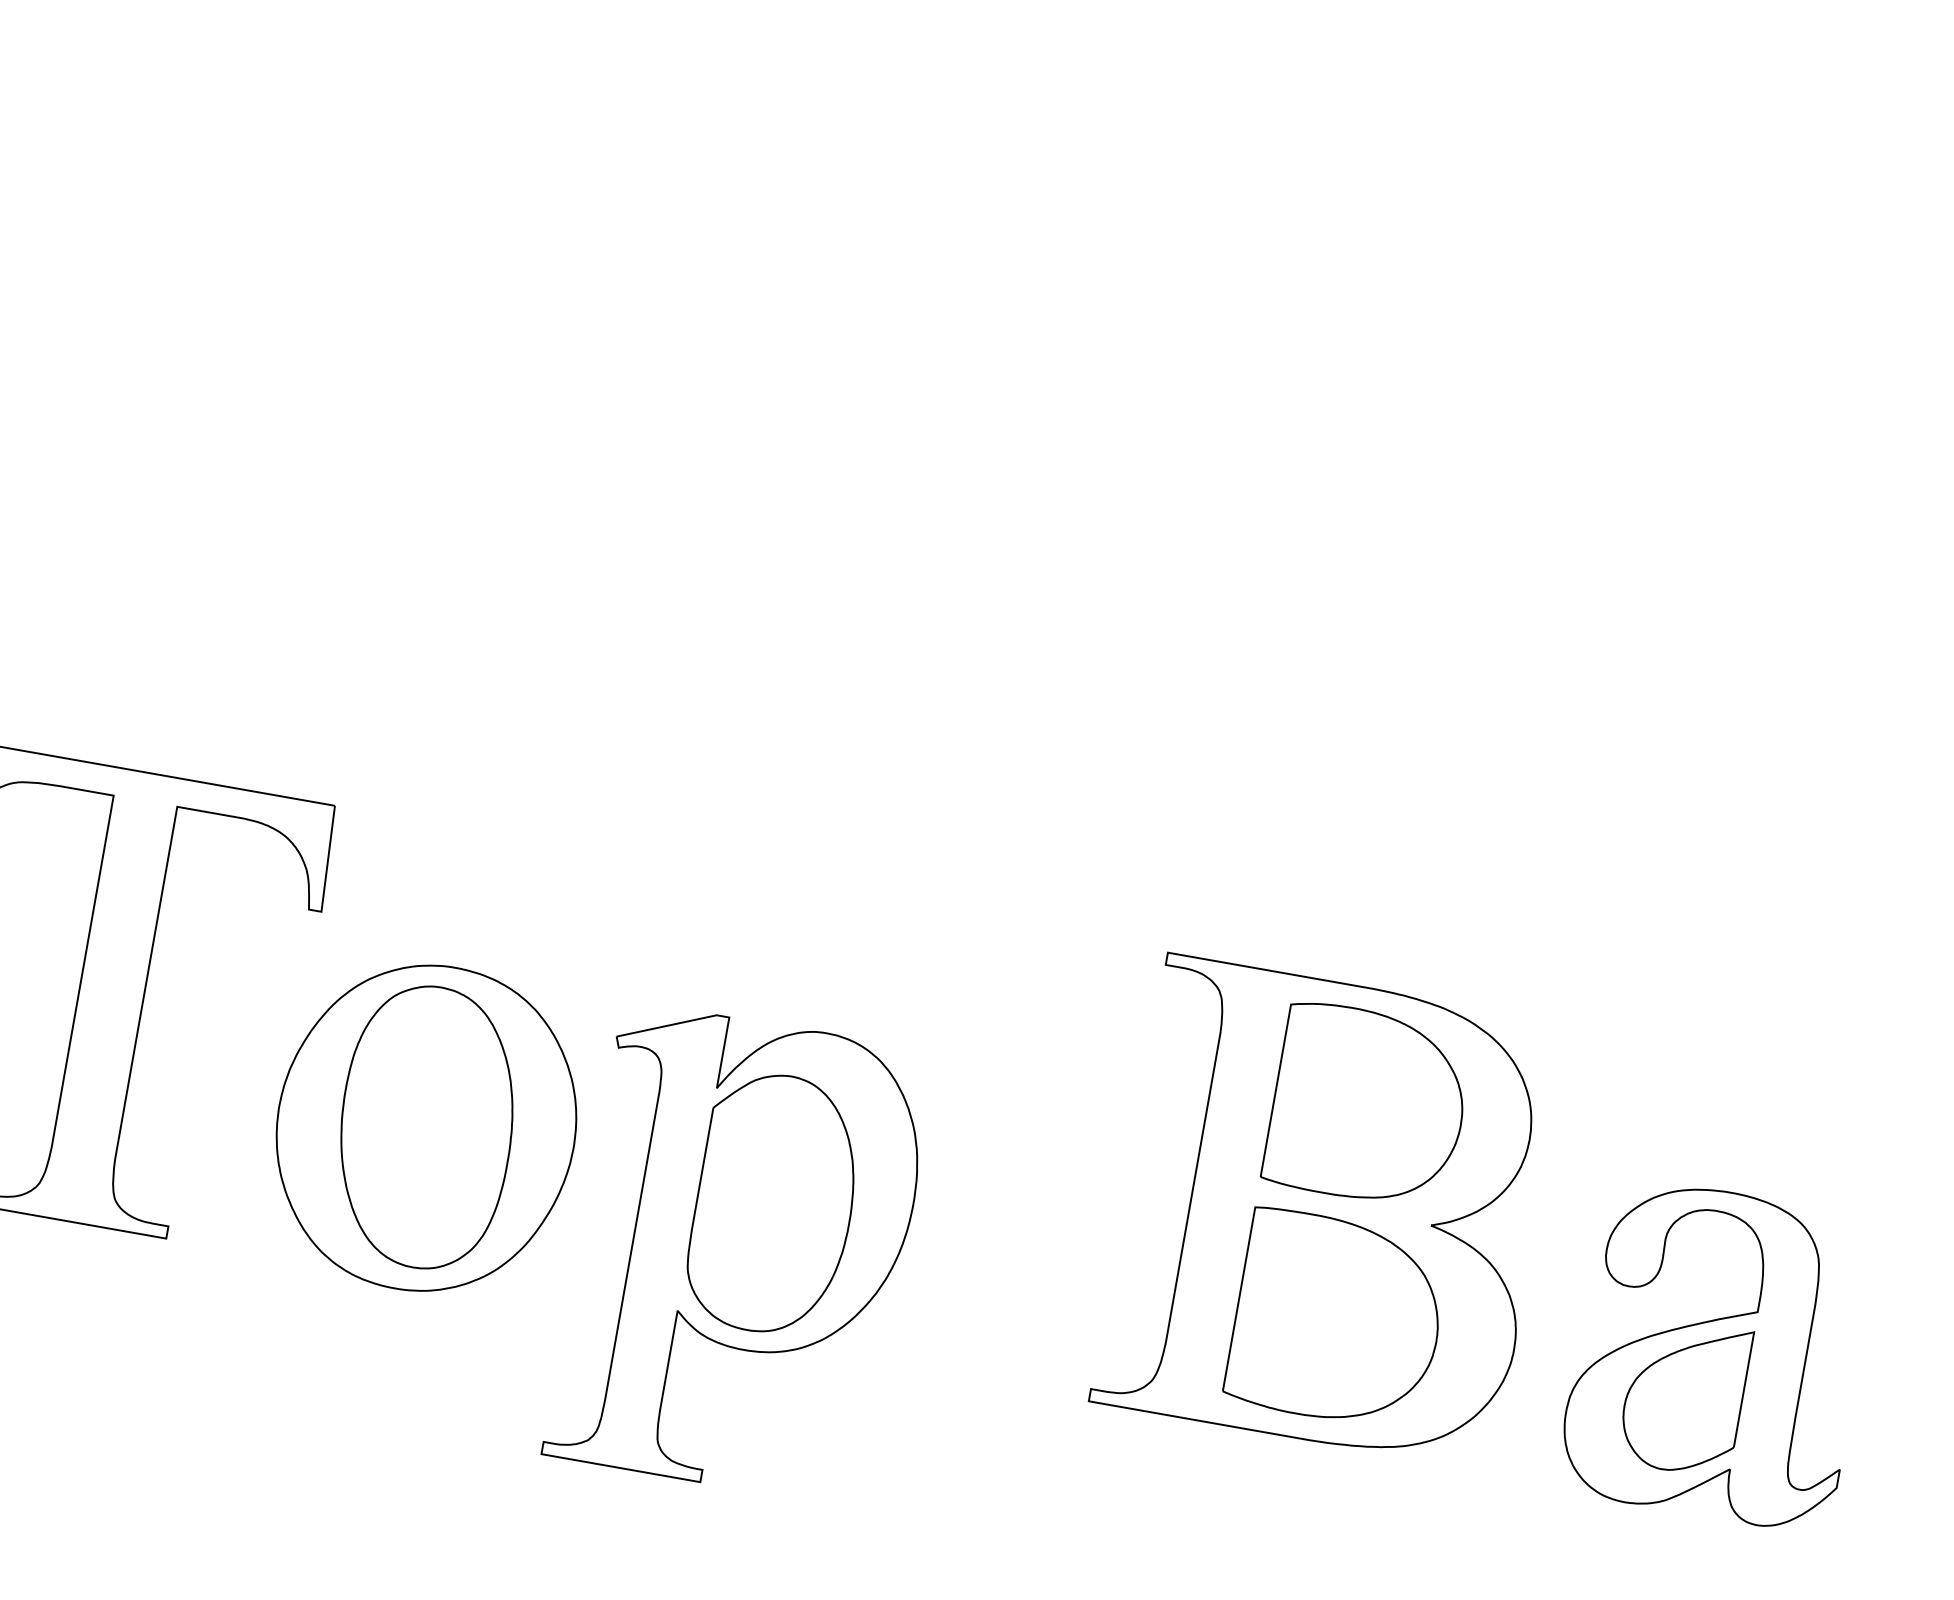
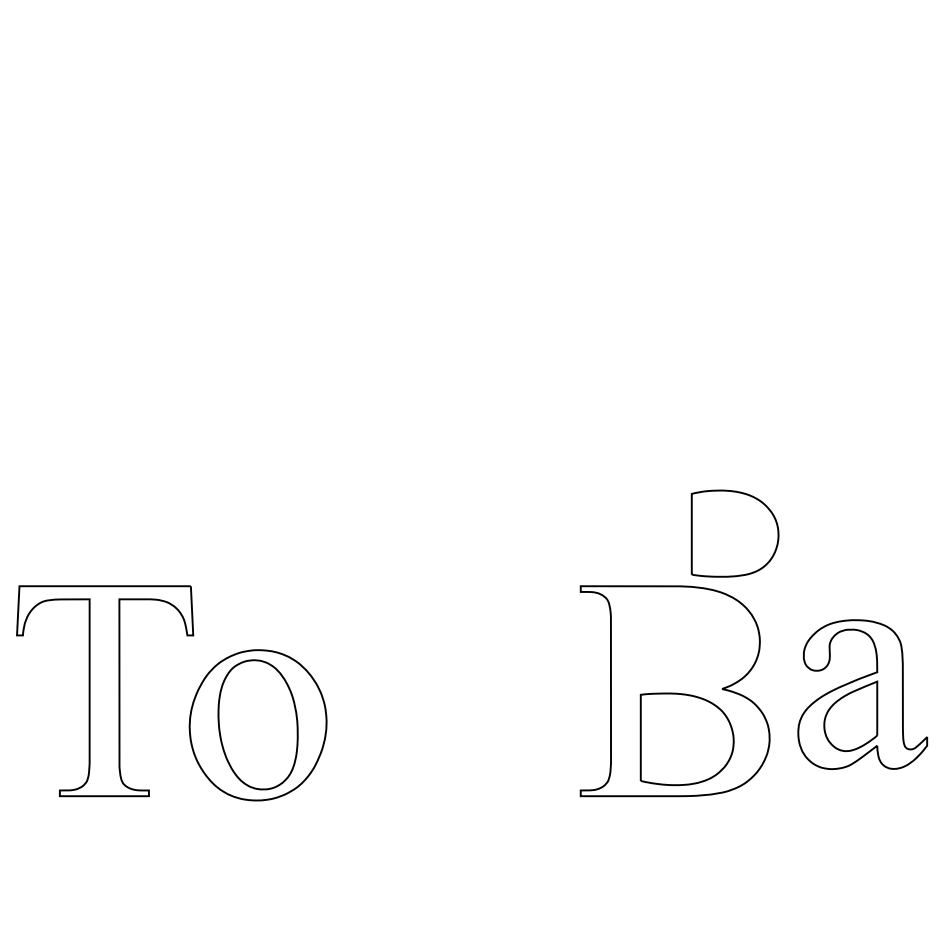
part: (1367, 1105) -> (734, 533), moved
part: (740, 1252) -> (410, 756), removed
part: (1717, 1354) -> (862, 694), moved

